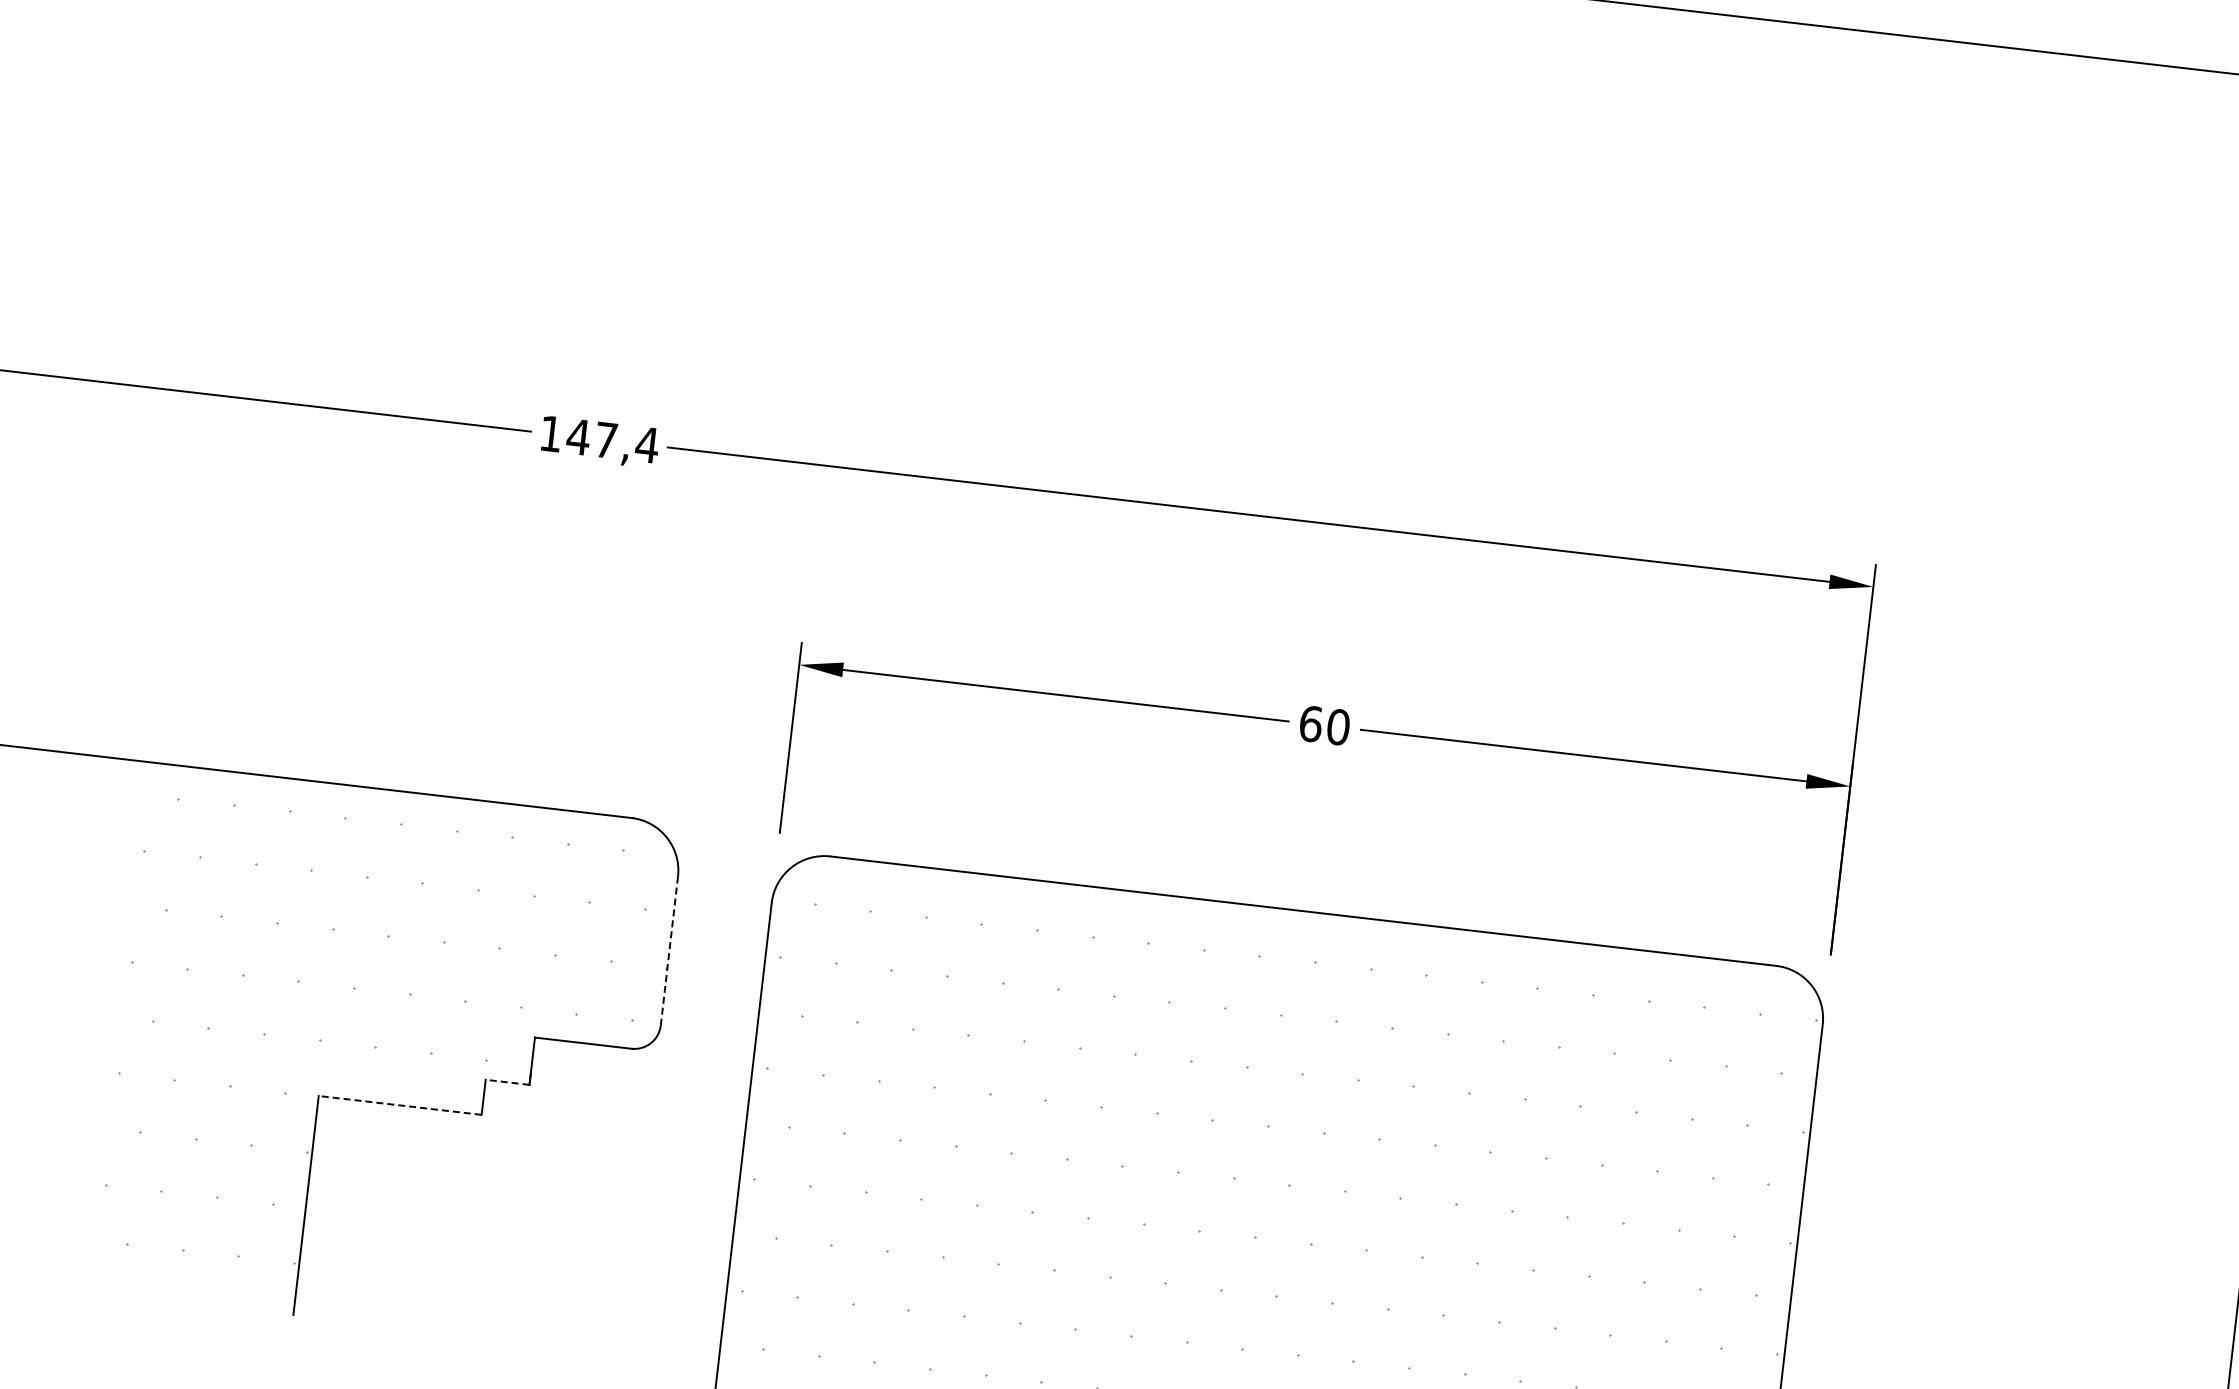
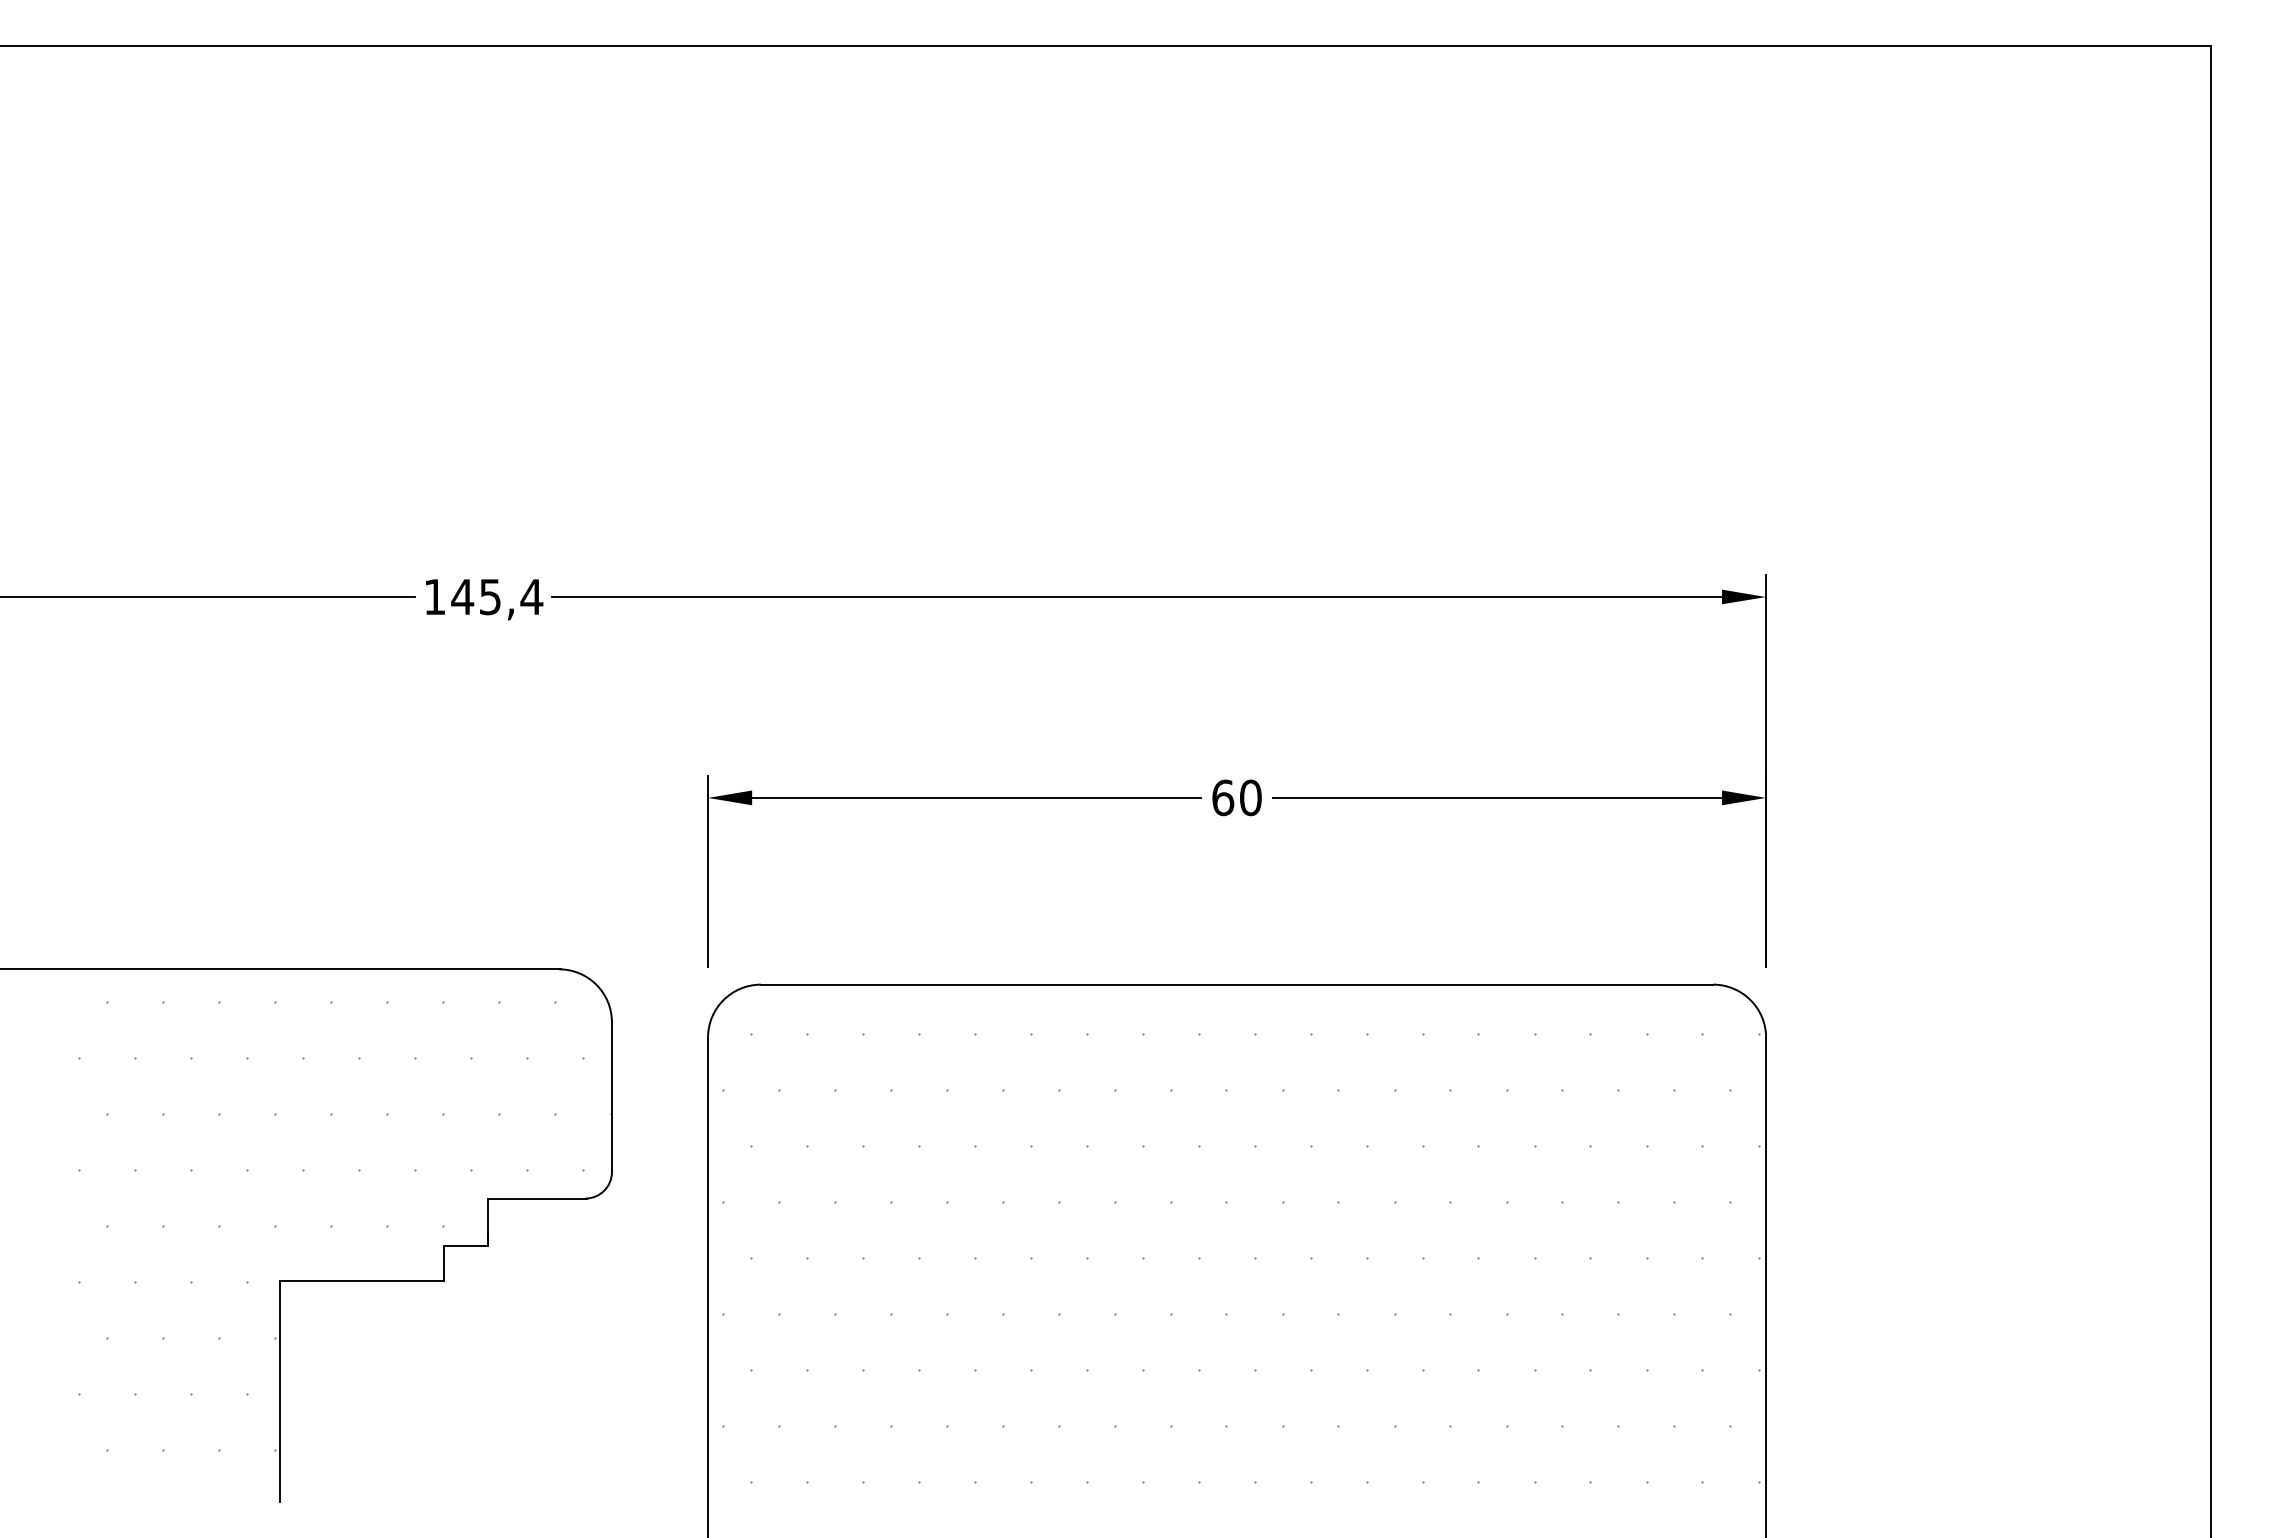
text: (606, 440) -> (490, 597), 147,4 -> 145,4
line: (668, 951) -> (611, 1097), dashed -> solid
line: (506, 1082) -> (465, 1246), dashed -> solid
line: (400, 1105) -> (362, 1281), dashed -> solid

